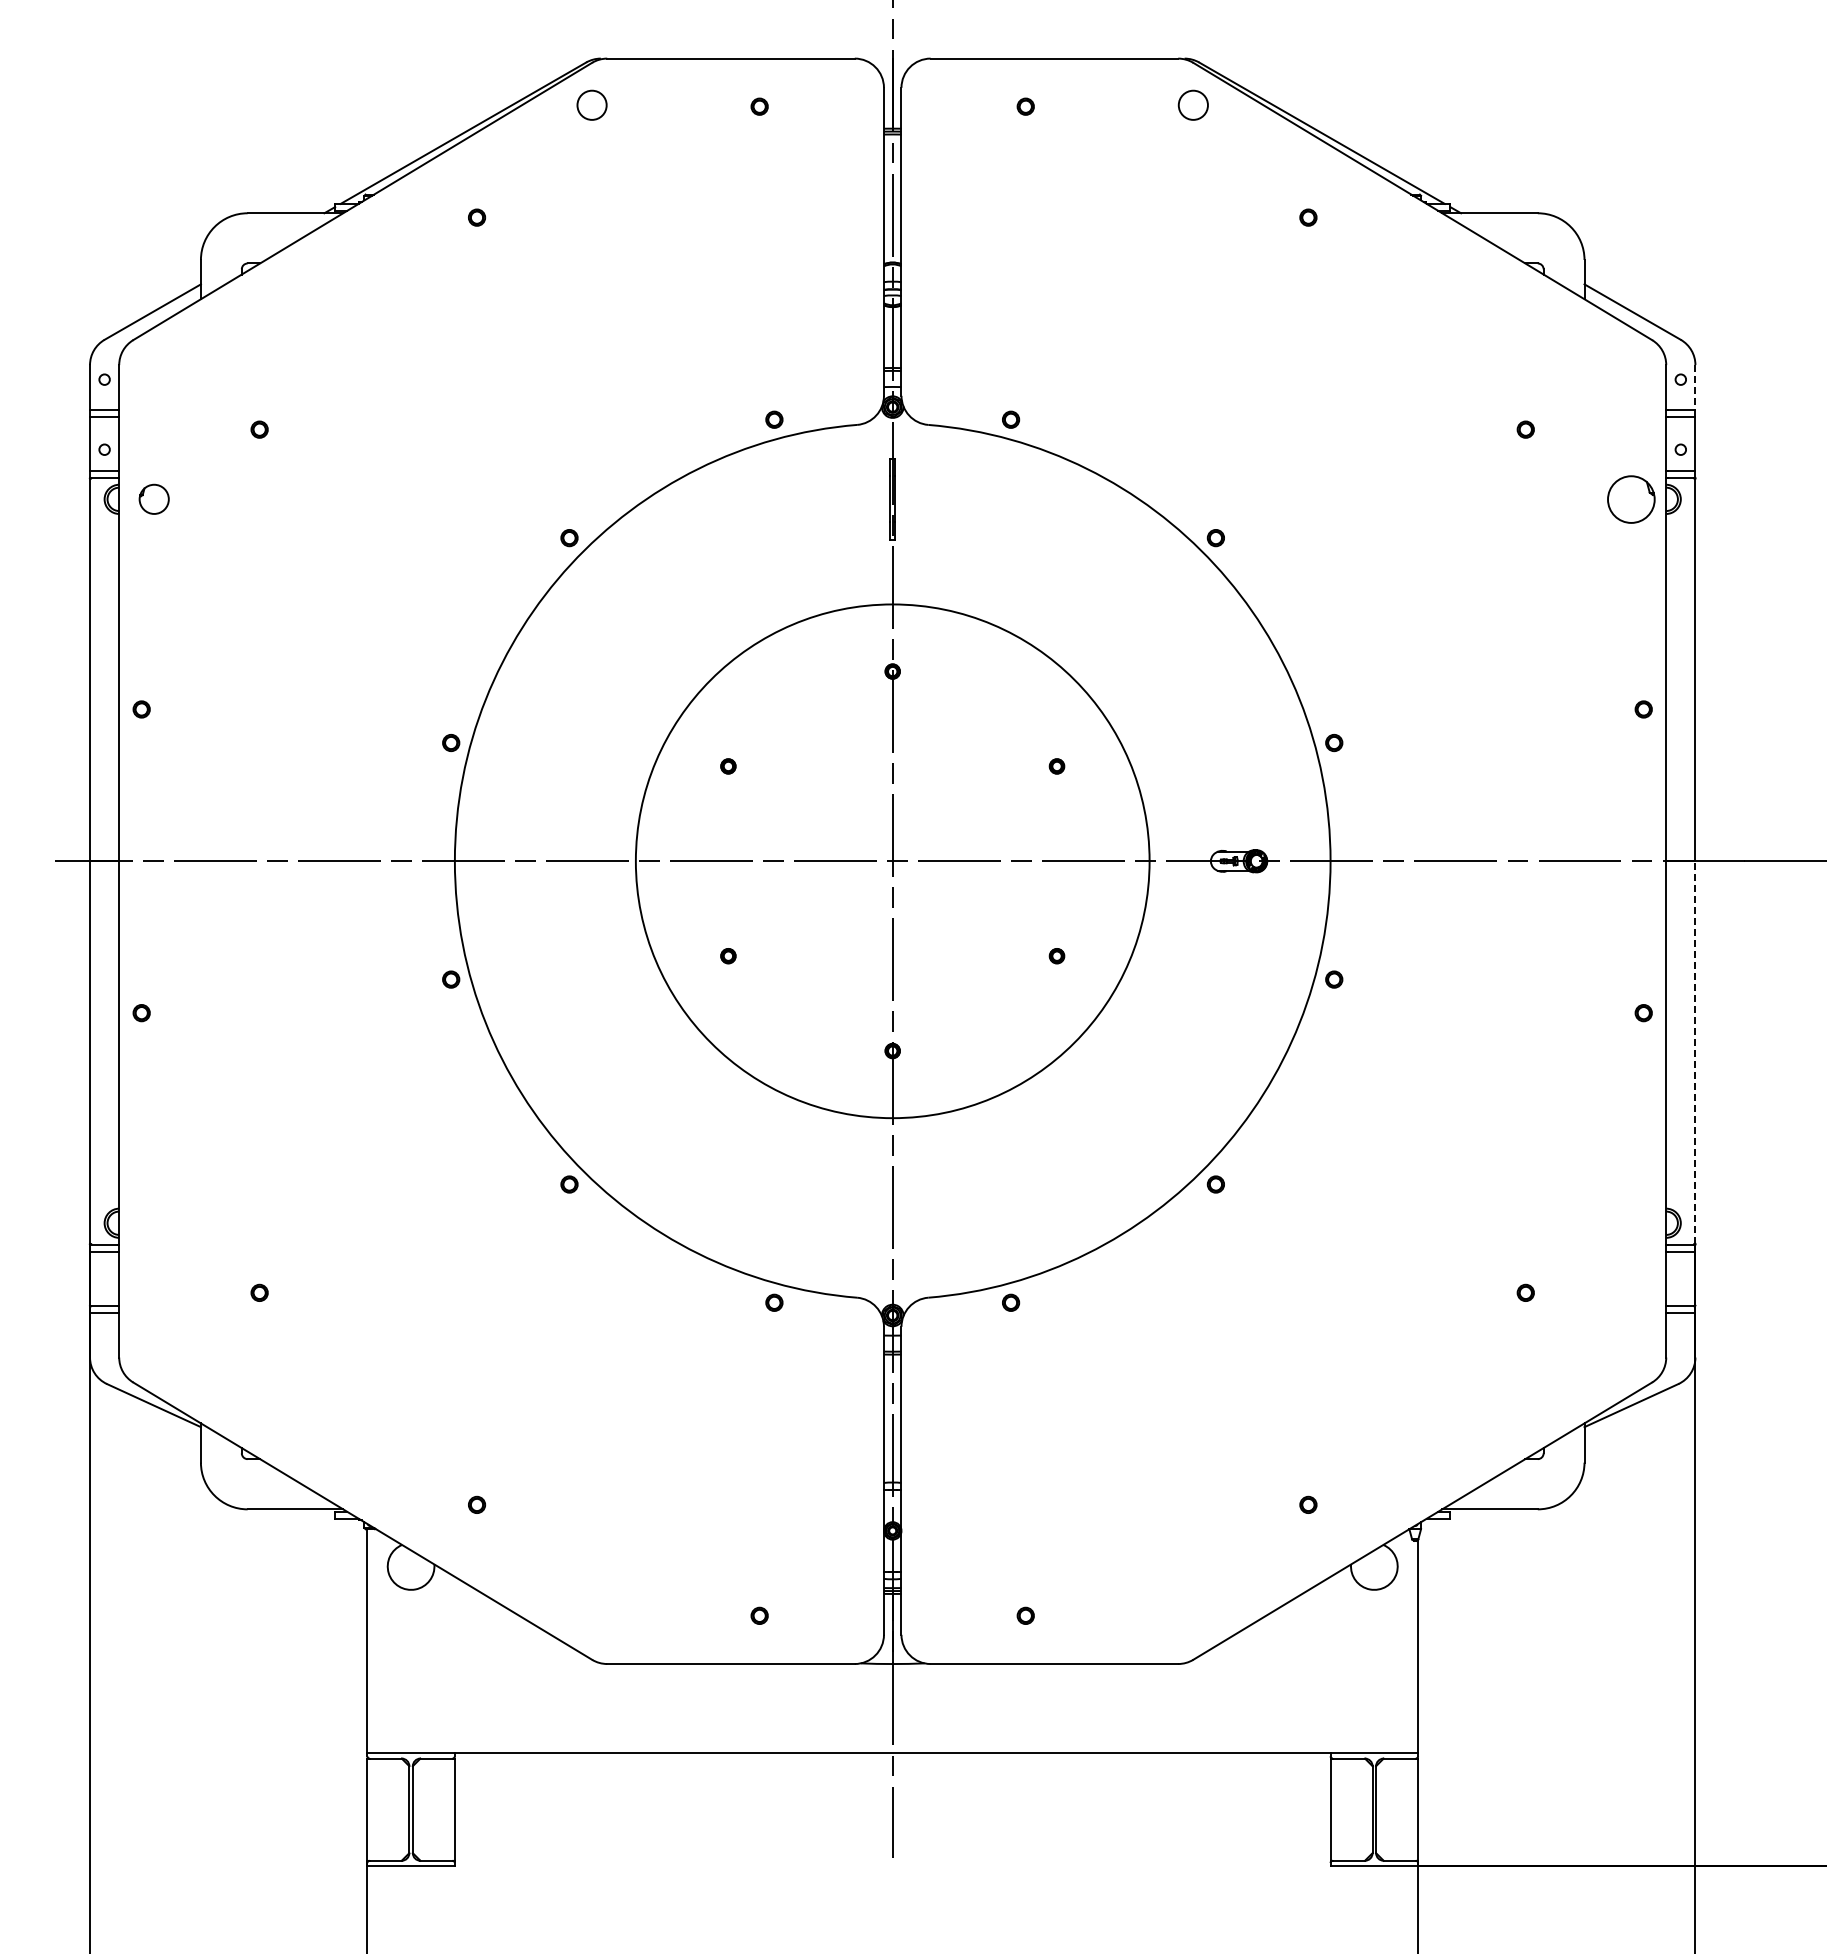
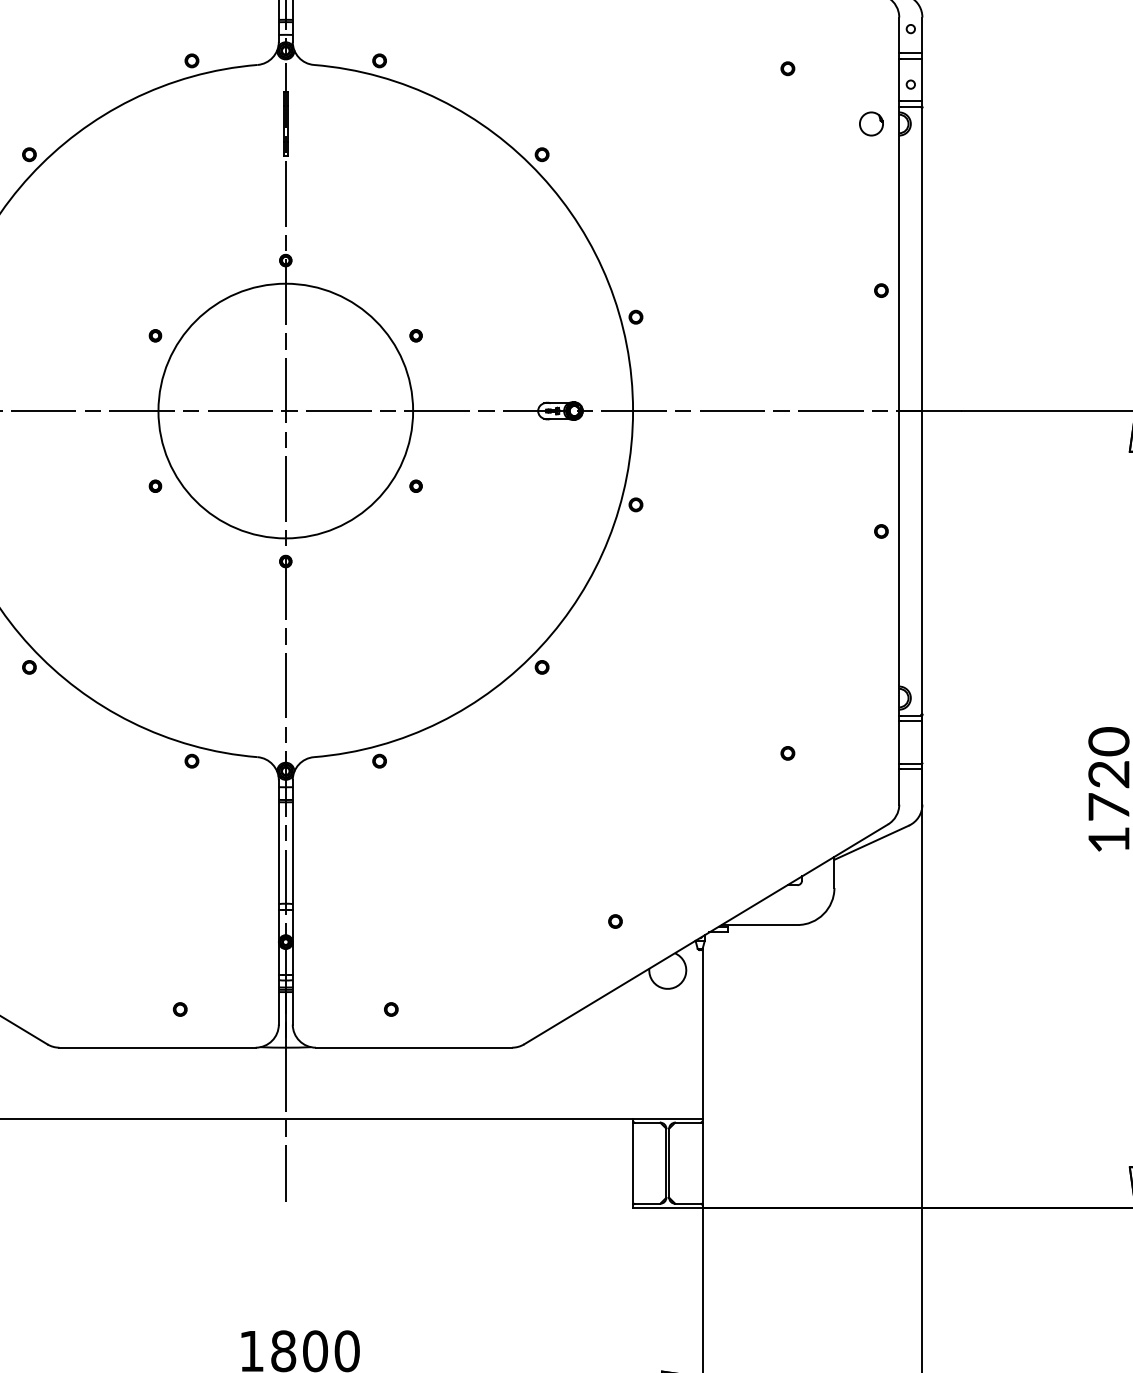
line: (1695, 388) -> (922, 36), dashed -> solid
part: (1630, 498) -> (870, 123), size x0.62
circle: (892, 860) -> (285, 410), size x0.62
line: (1695, 1052) -> (922, 562), dashed -> solid

